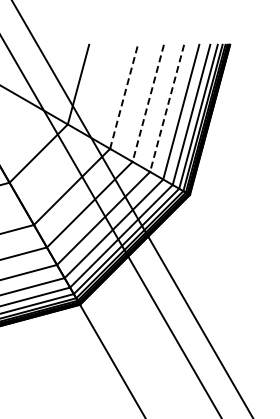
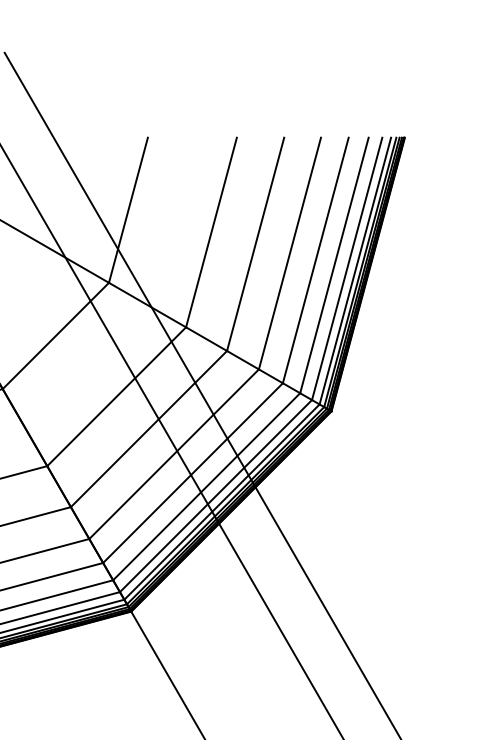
line: (124, 96) -> (212, 231), dashed -> solid
line: (148, 103) -> (256, 244), dashed -> solid
line: (167, 108) -> (290, 253), dashed -> solid

